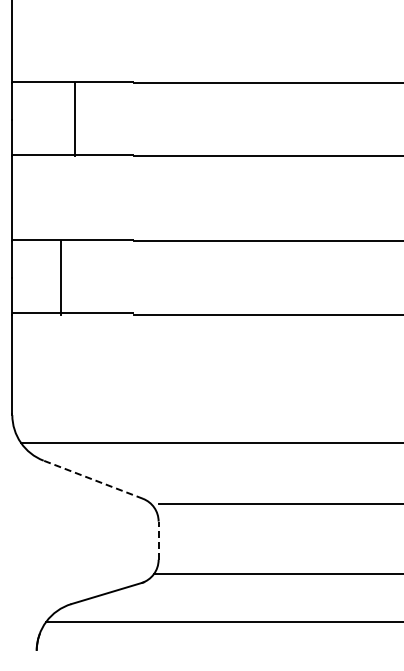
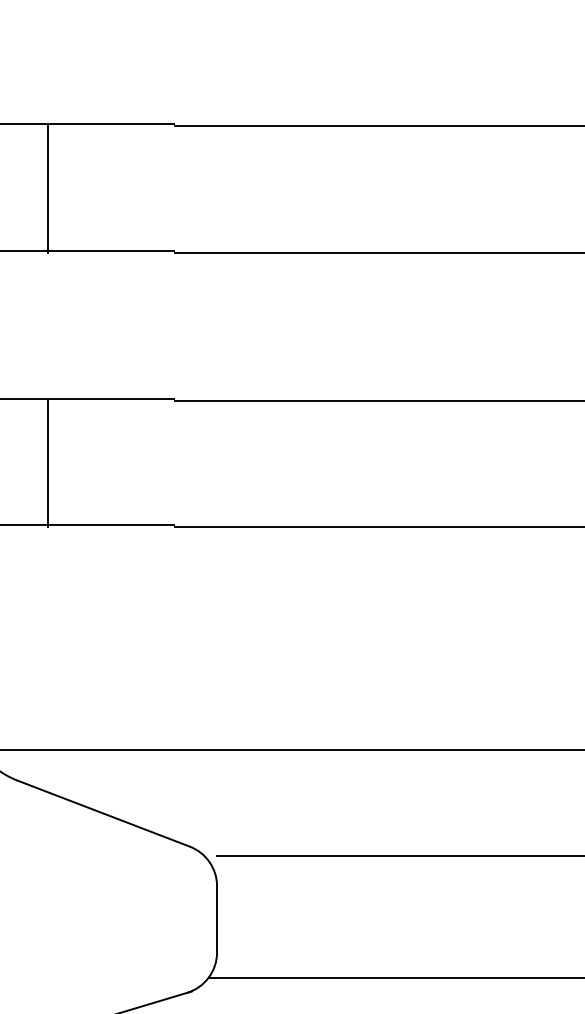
line: (75, 119) -> (48, 189), moved
line: (92, 479) -> (102, 813), dashed -> solid
line: (158, 540) -> (216, 919), dashed -> solid

